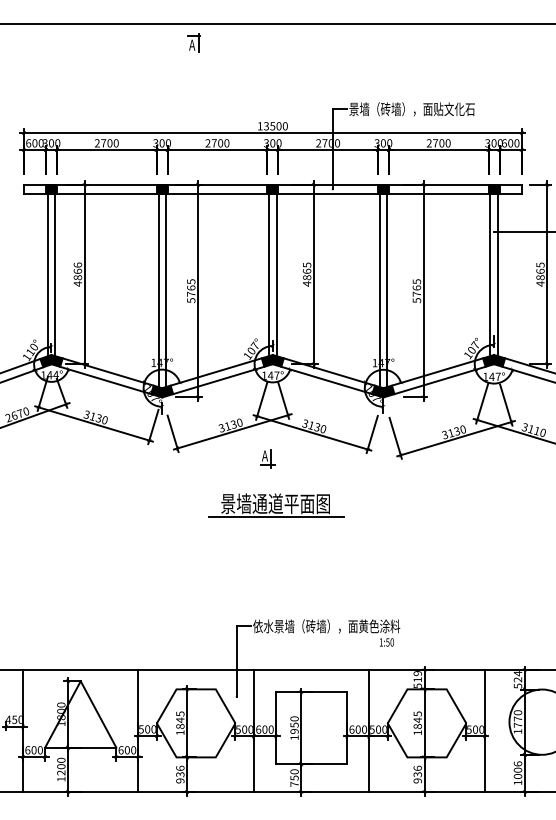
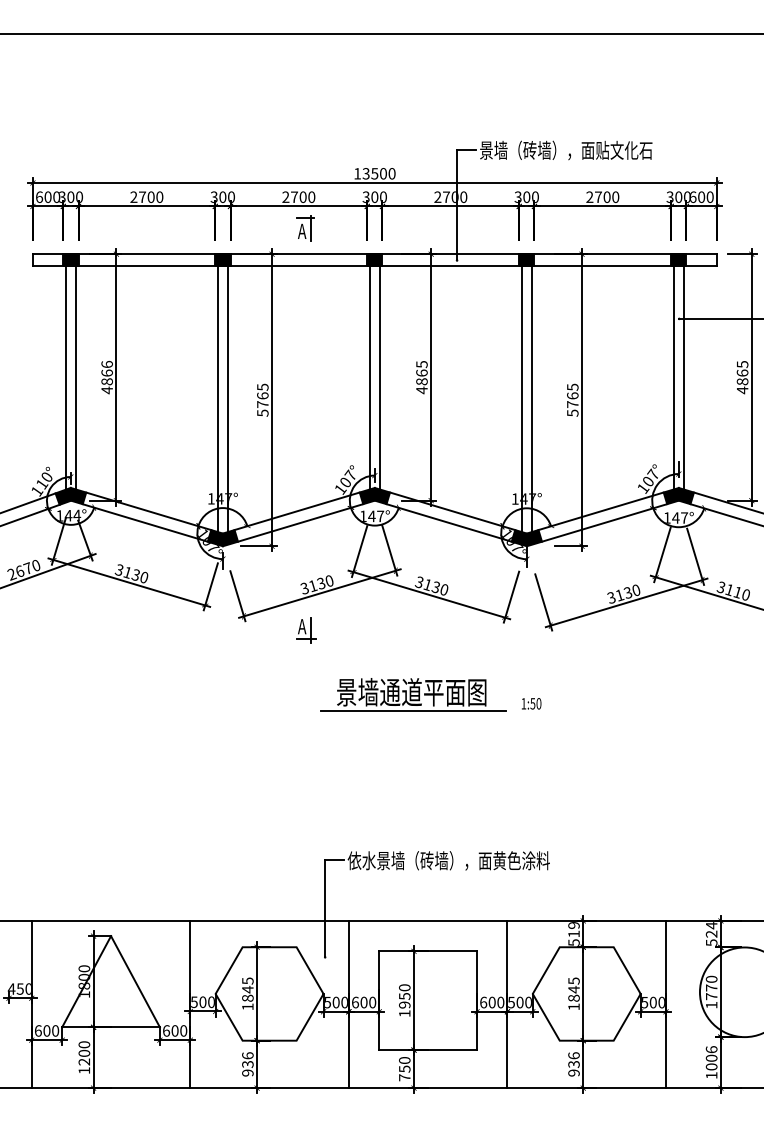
part: (194, 43) -> (305, 228), moved
part: (268, 458) -> (306, 630), moved
part: (276, 505) -> (413, 694), moved
text: (386, 642) -> (531, 703), moved

